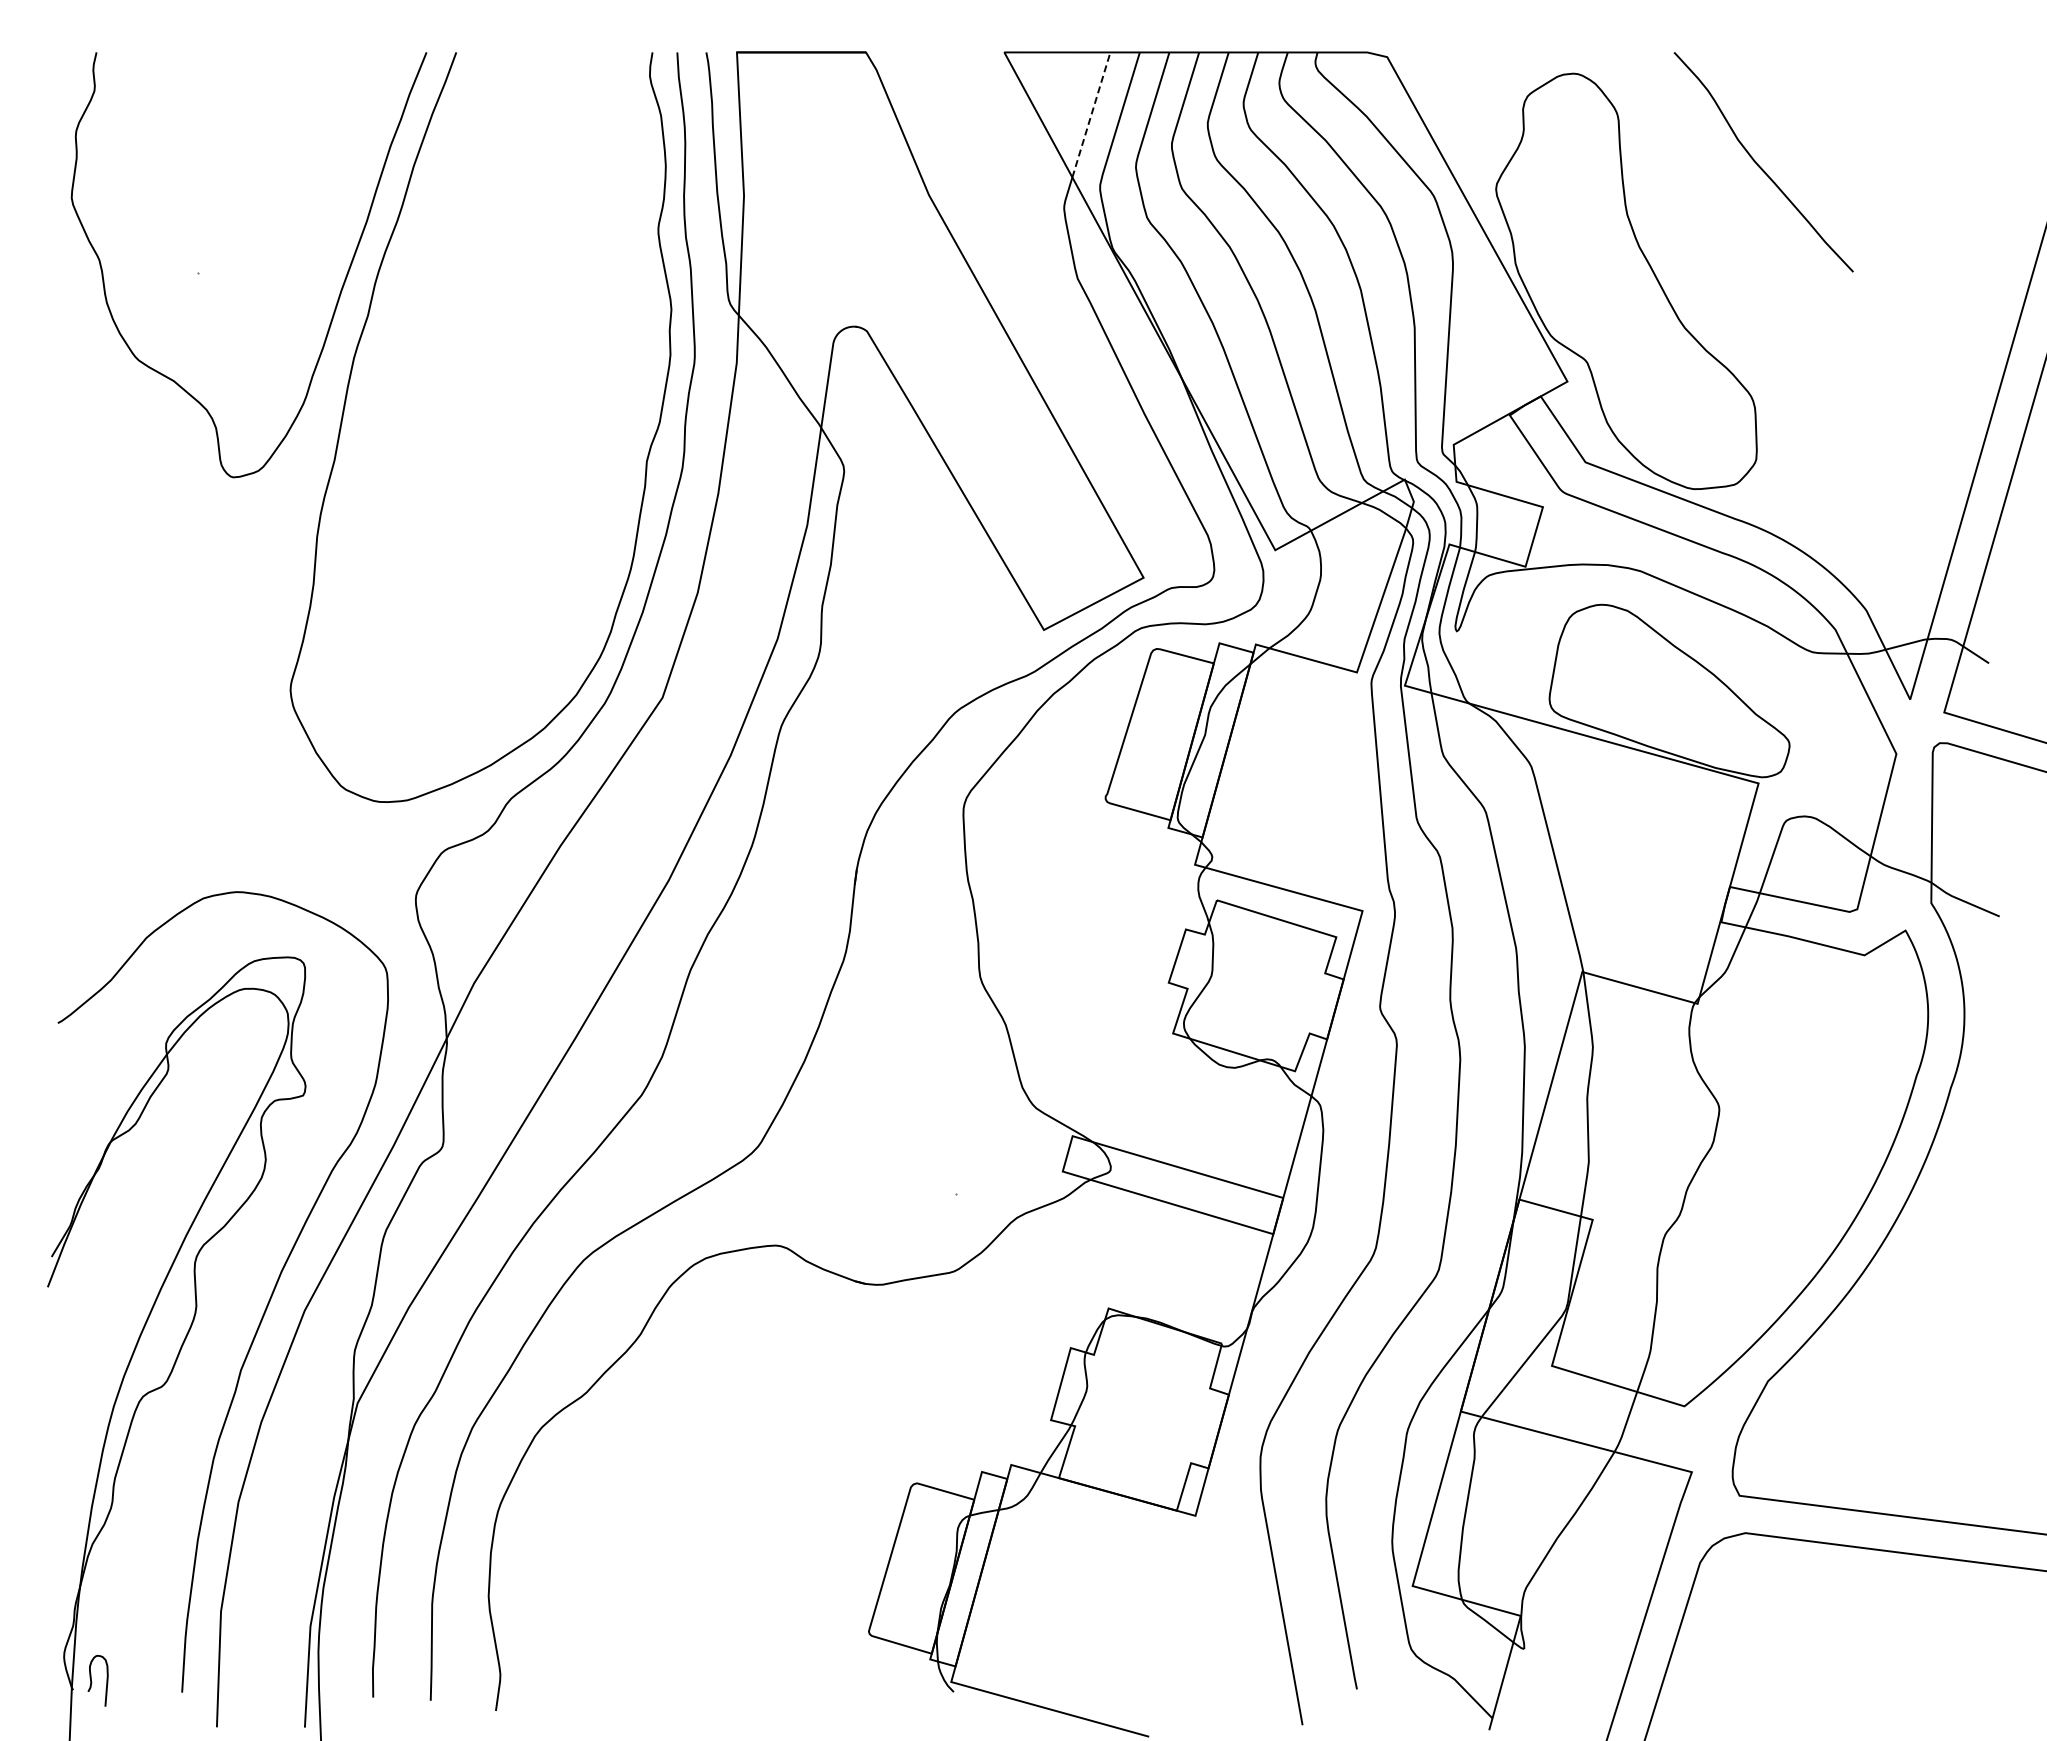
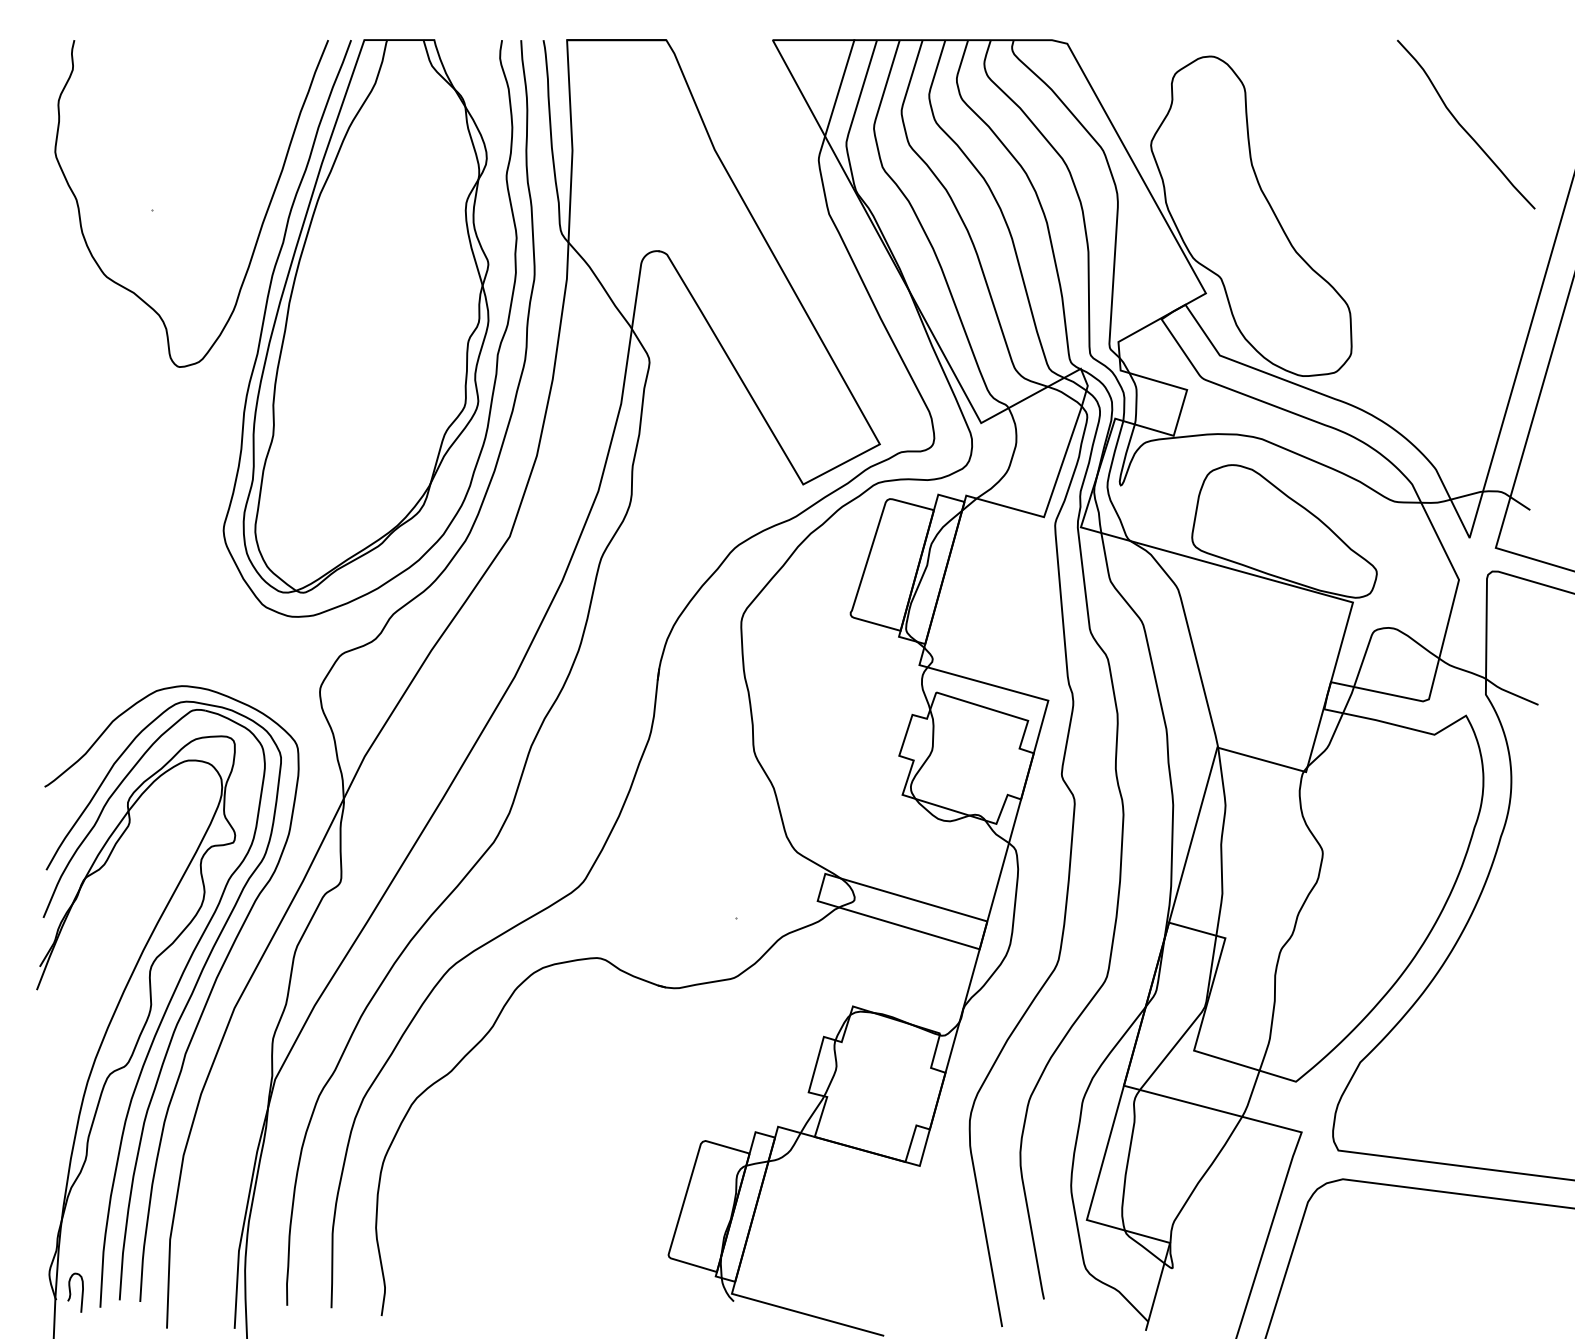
line: (1091, 114) -> (839, 87), dashed -> solid
curve: (1759, 165) -> (1462, 127), moved
part: (475, 411) -> (365, 316), added
part: (216, 1309) -> (166, 1007), added

